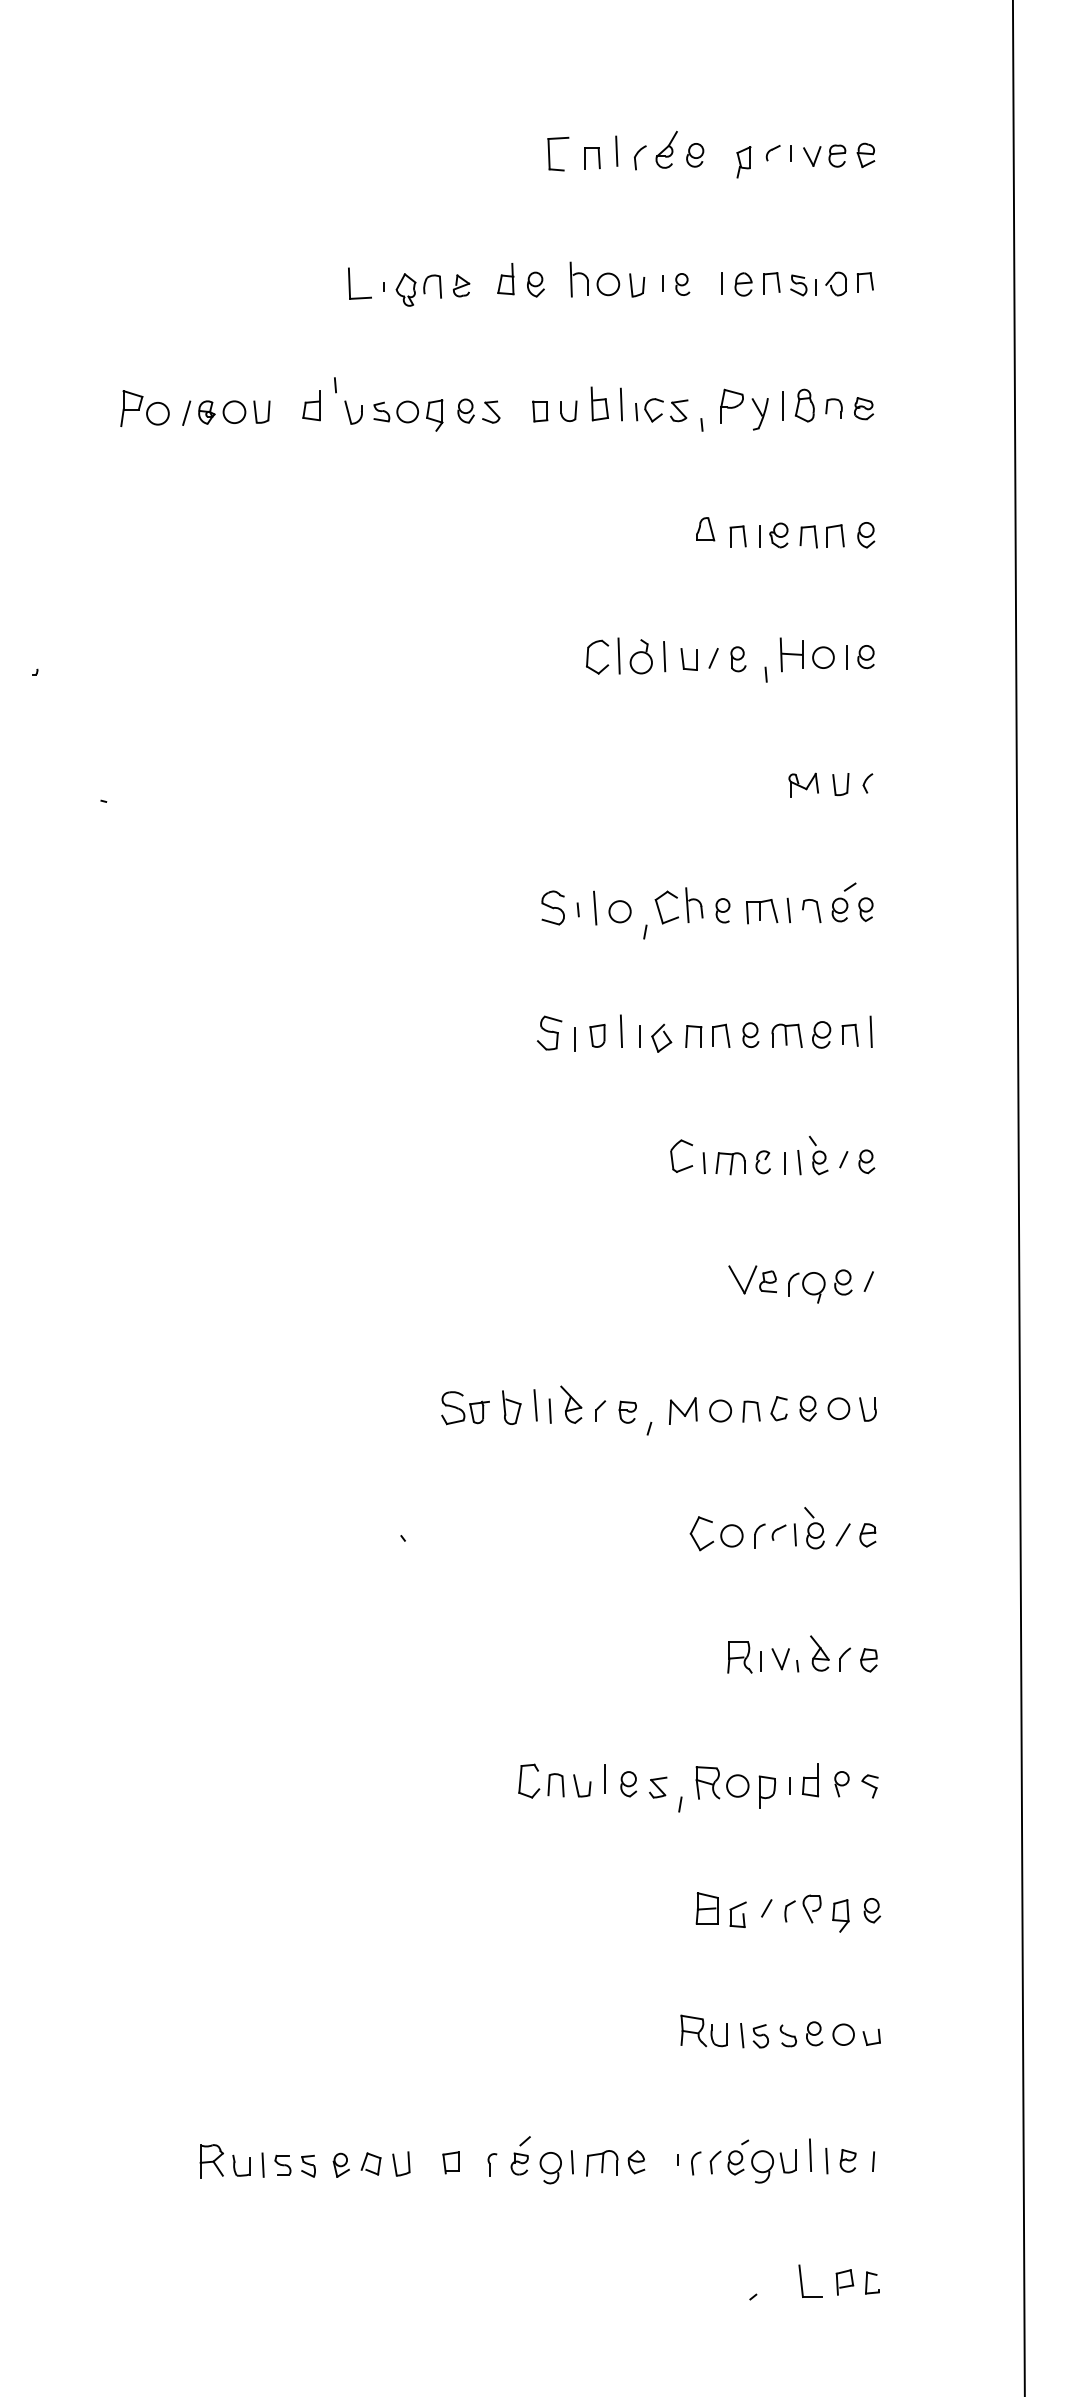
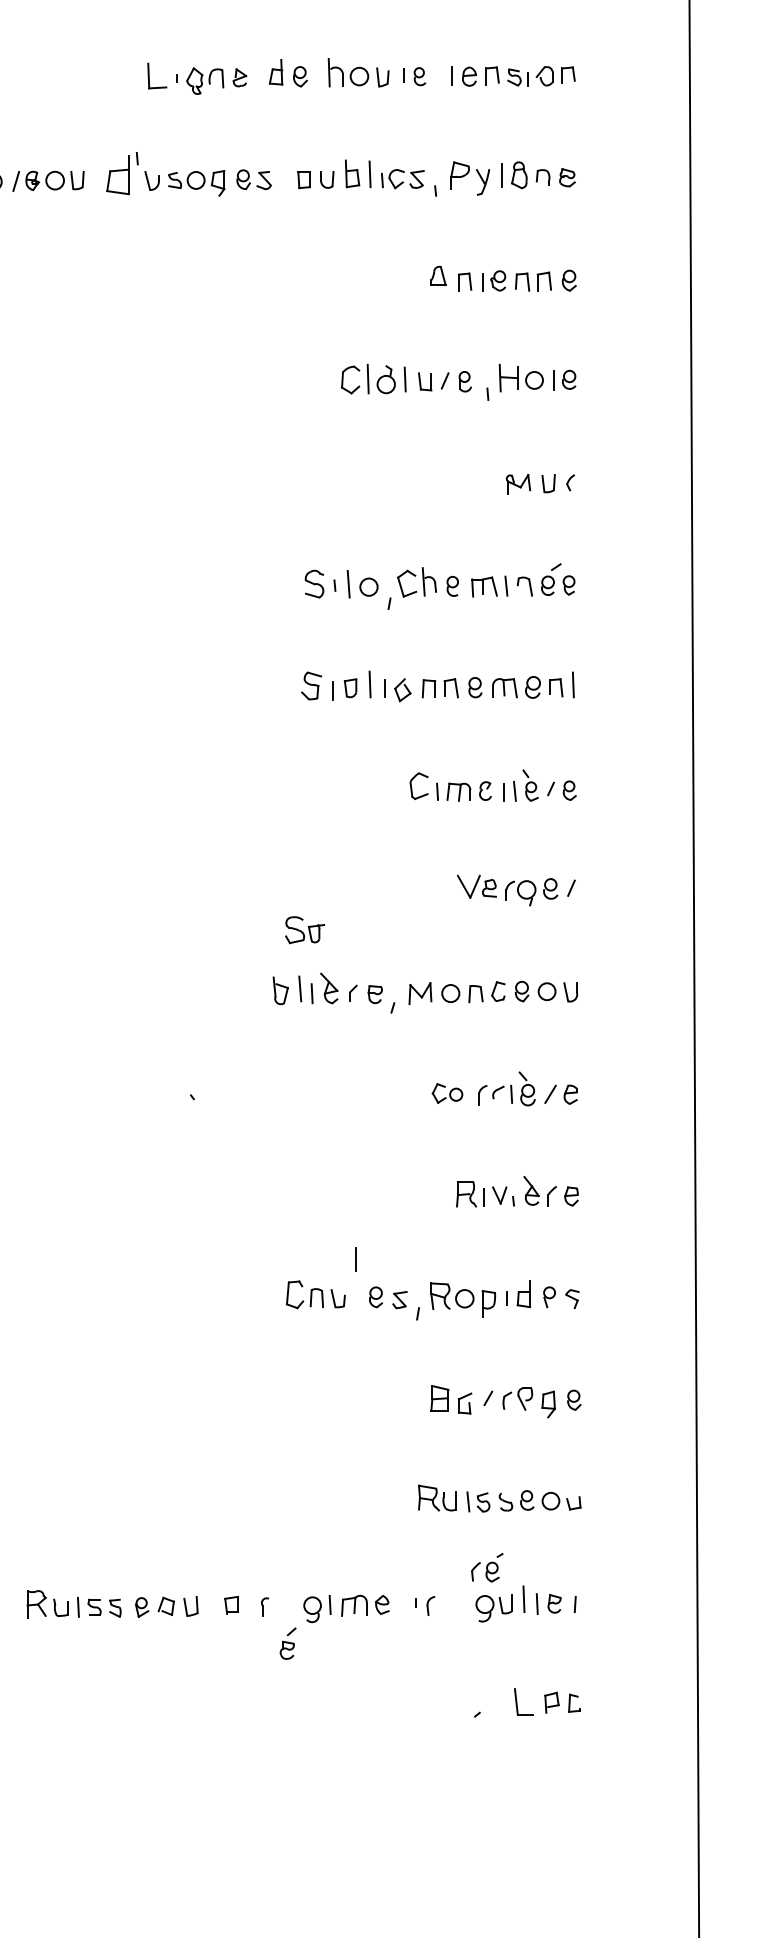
part: (311, 405) -> (117, 175), size x1.6
part: (465, 1408) -> (305, 930), moved
part: (716, 1533) -> (447, 1093), size x0.7
line: (604, 1778) -> (356, 1259), moved
part: (520, 2155) -> (287, 1643), moved
part: (729, 2157) -> (487, 1567), moved

